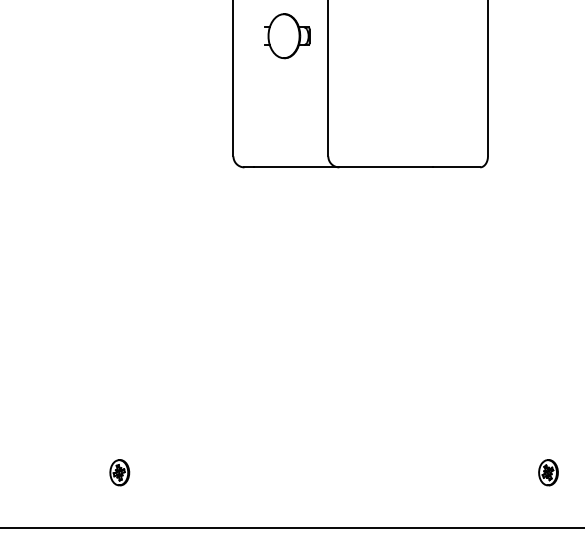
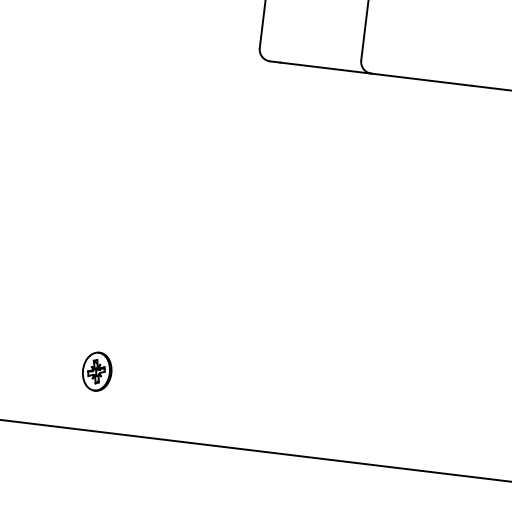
part: (119, 472) -> (96, 371), size x1.4

